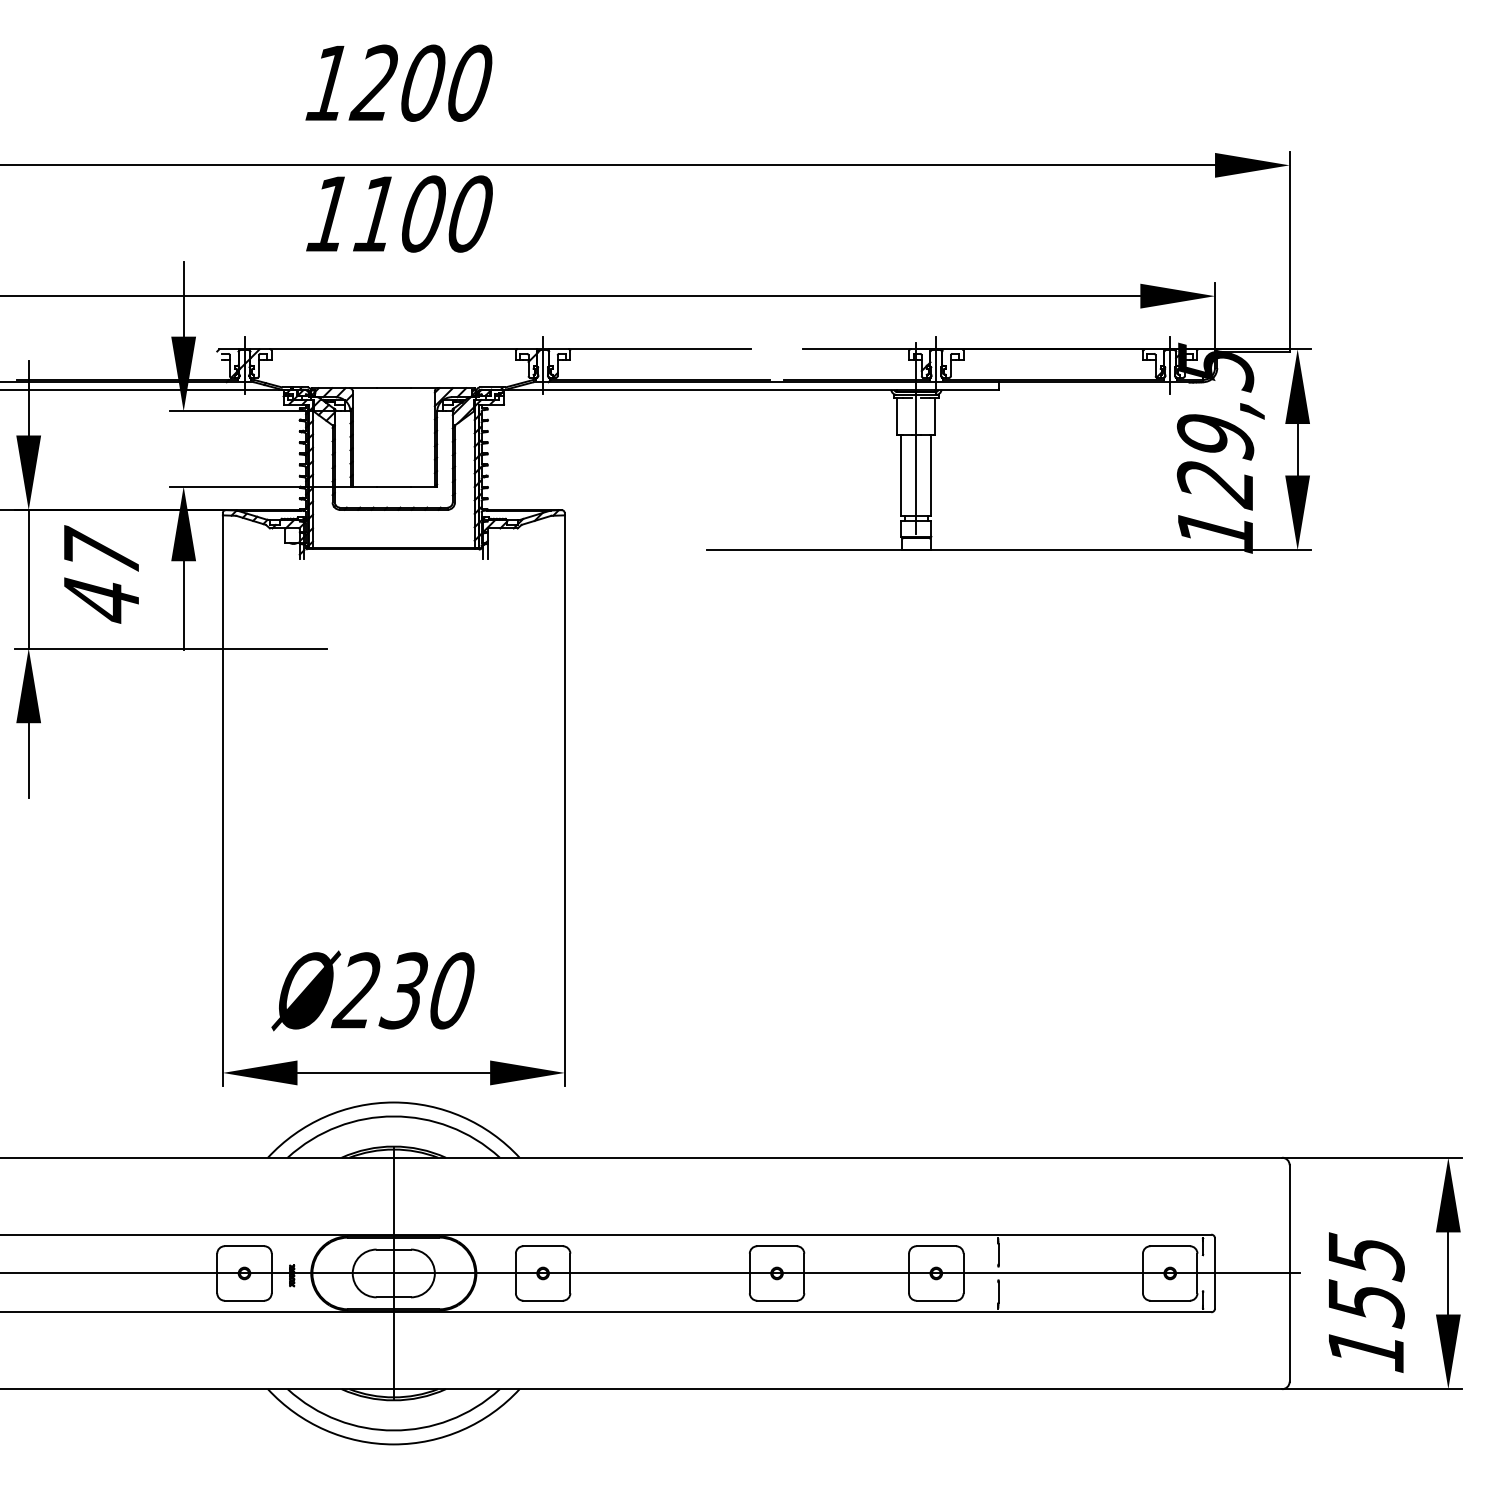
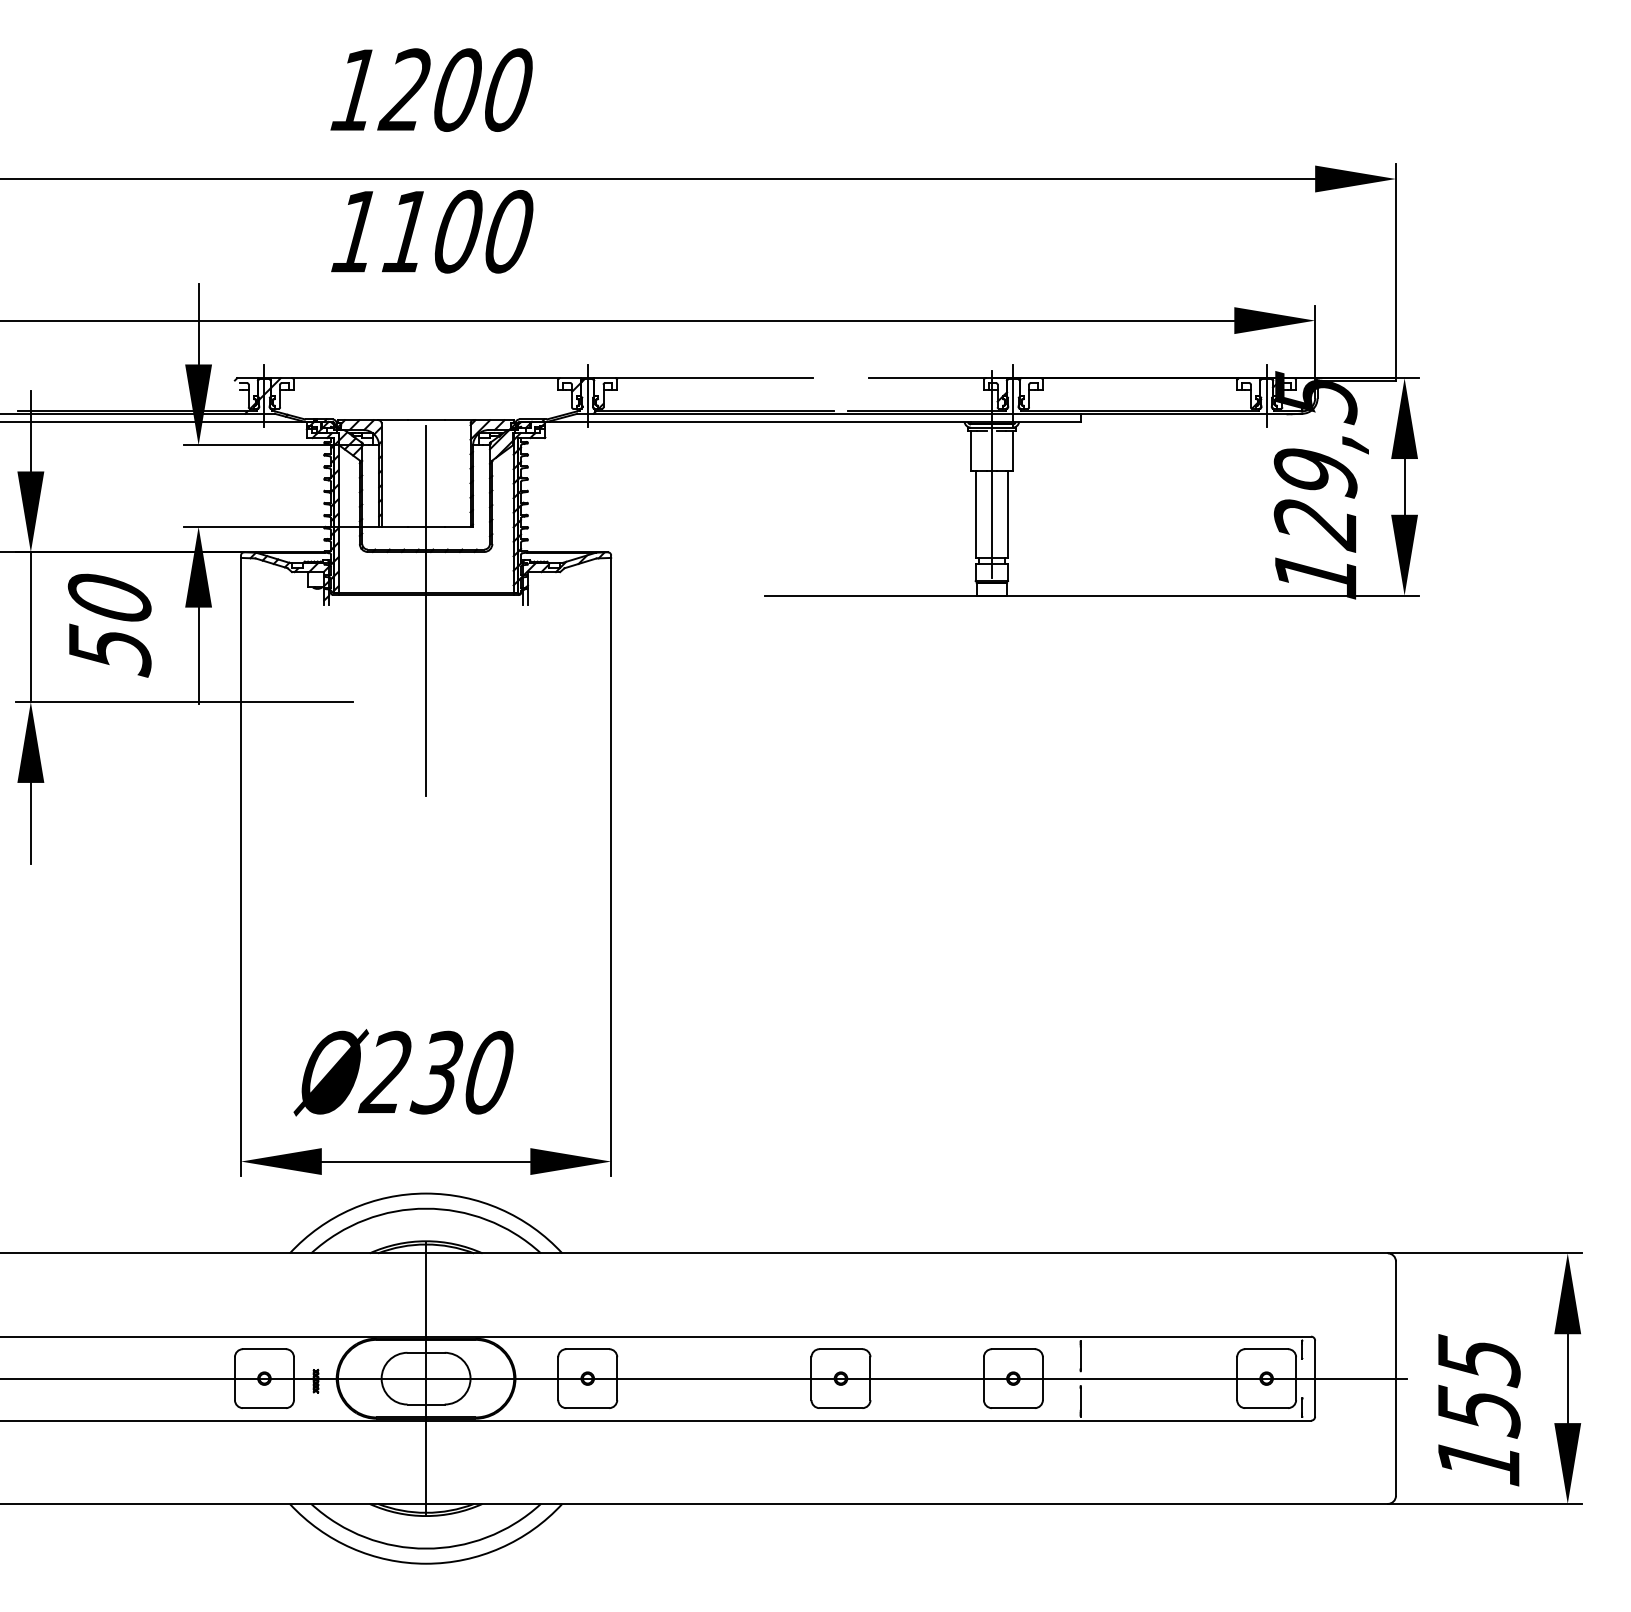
line: (393, 564) -> (425, 611), added
text: (101, 575) -> (109, 623), 47 -> 50

